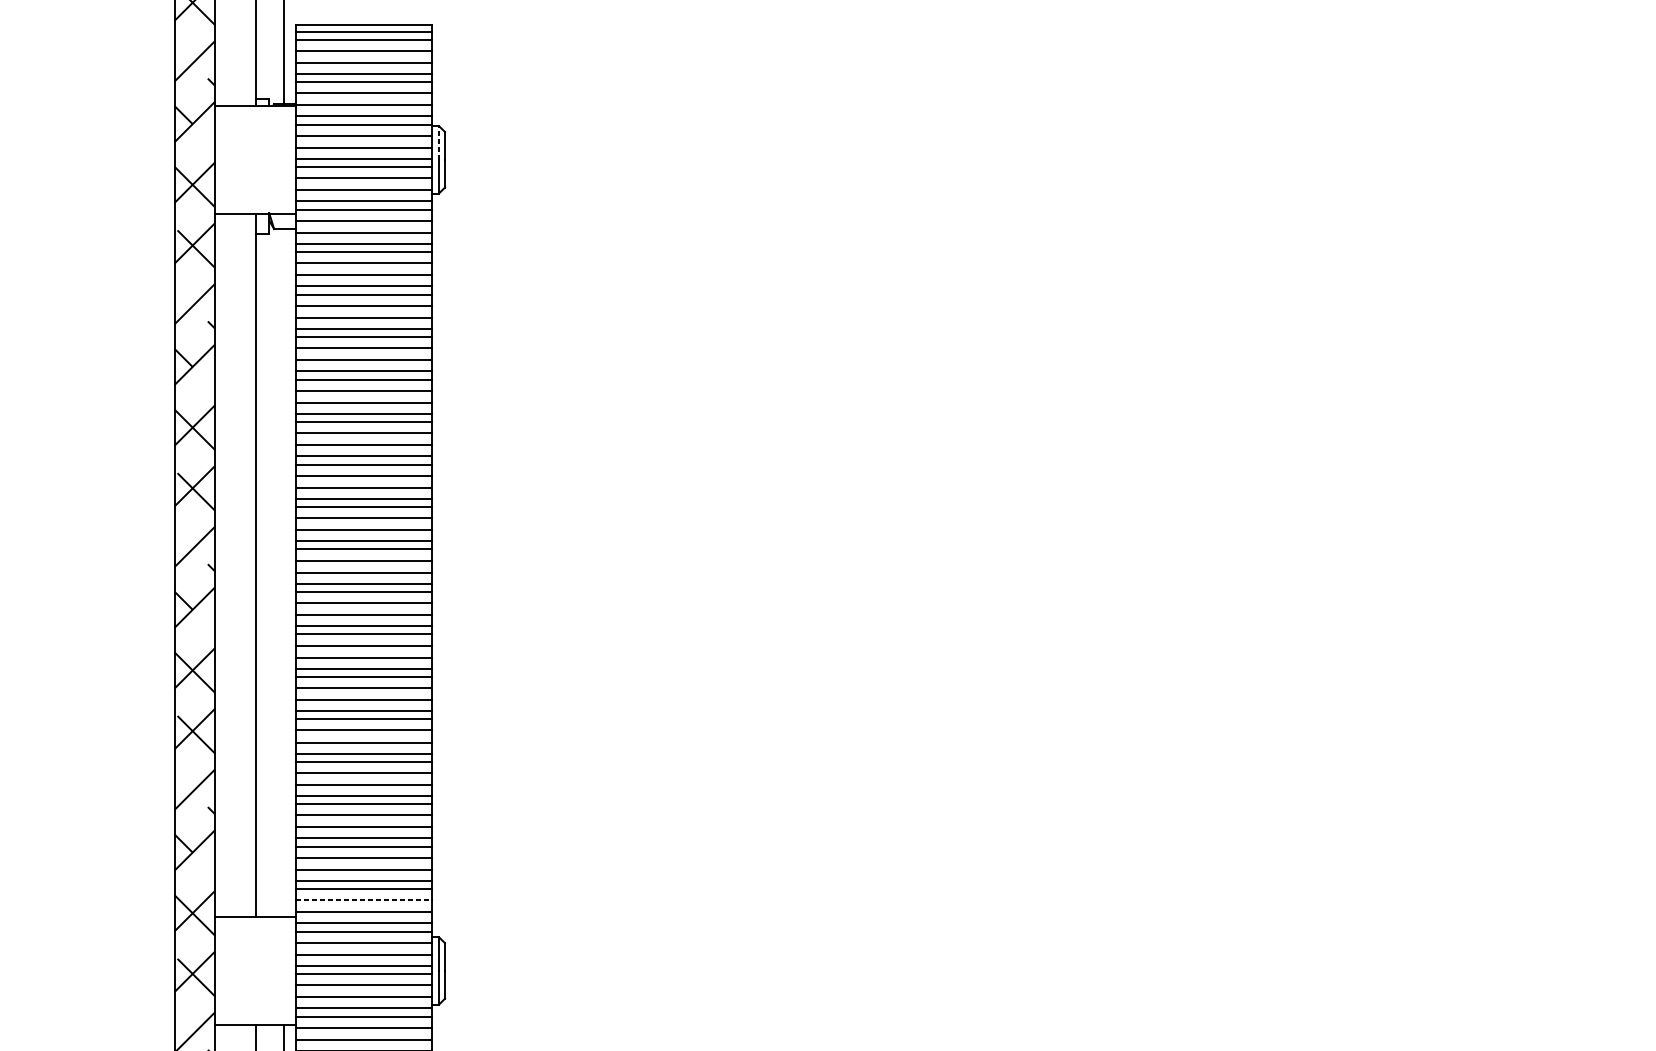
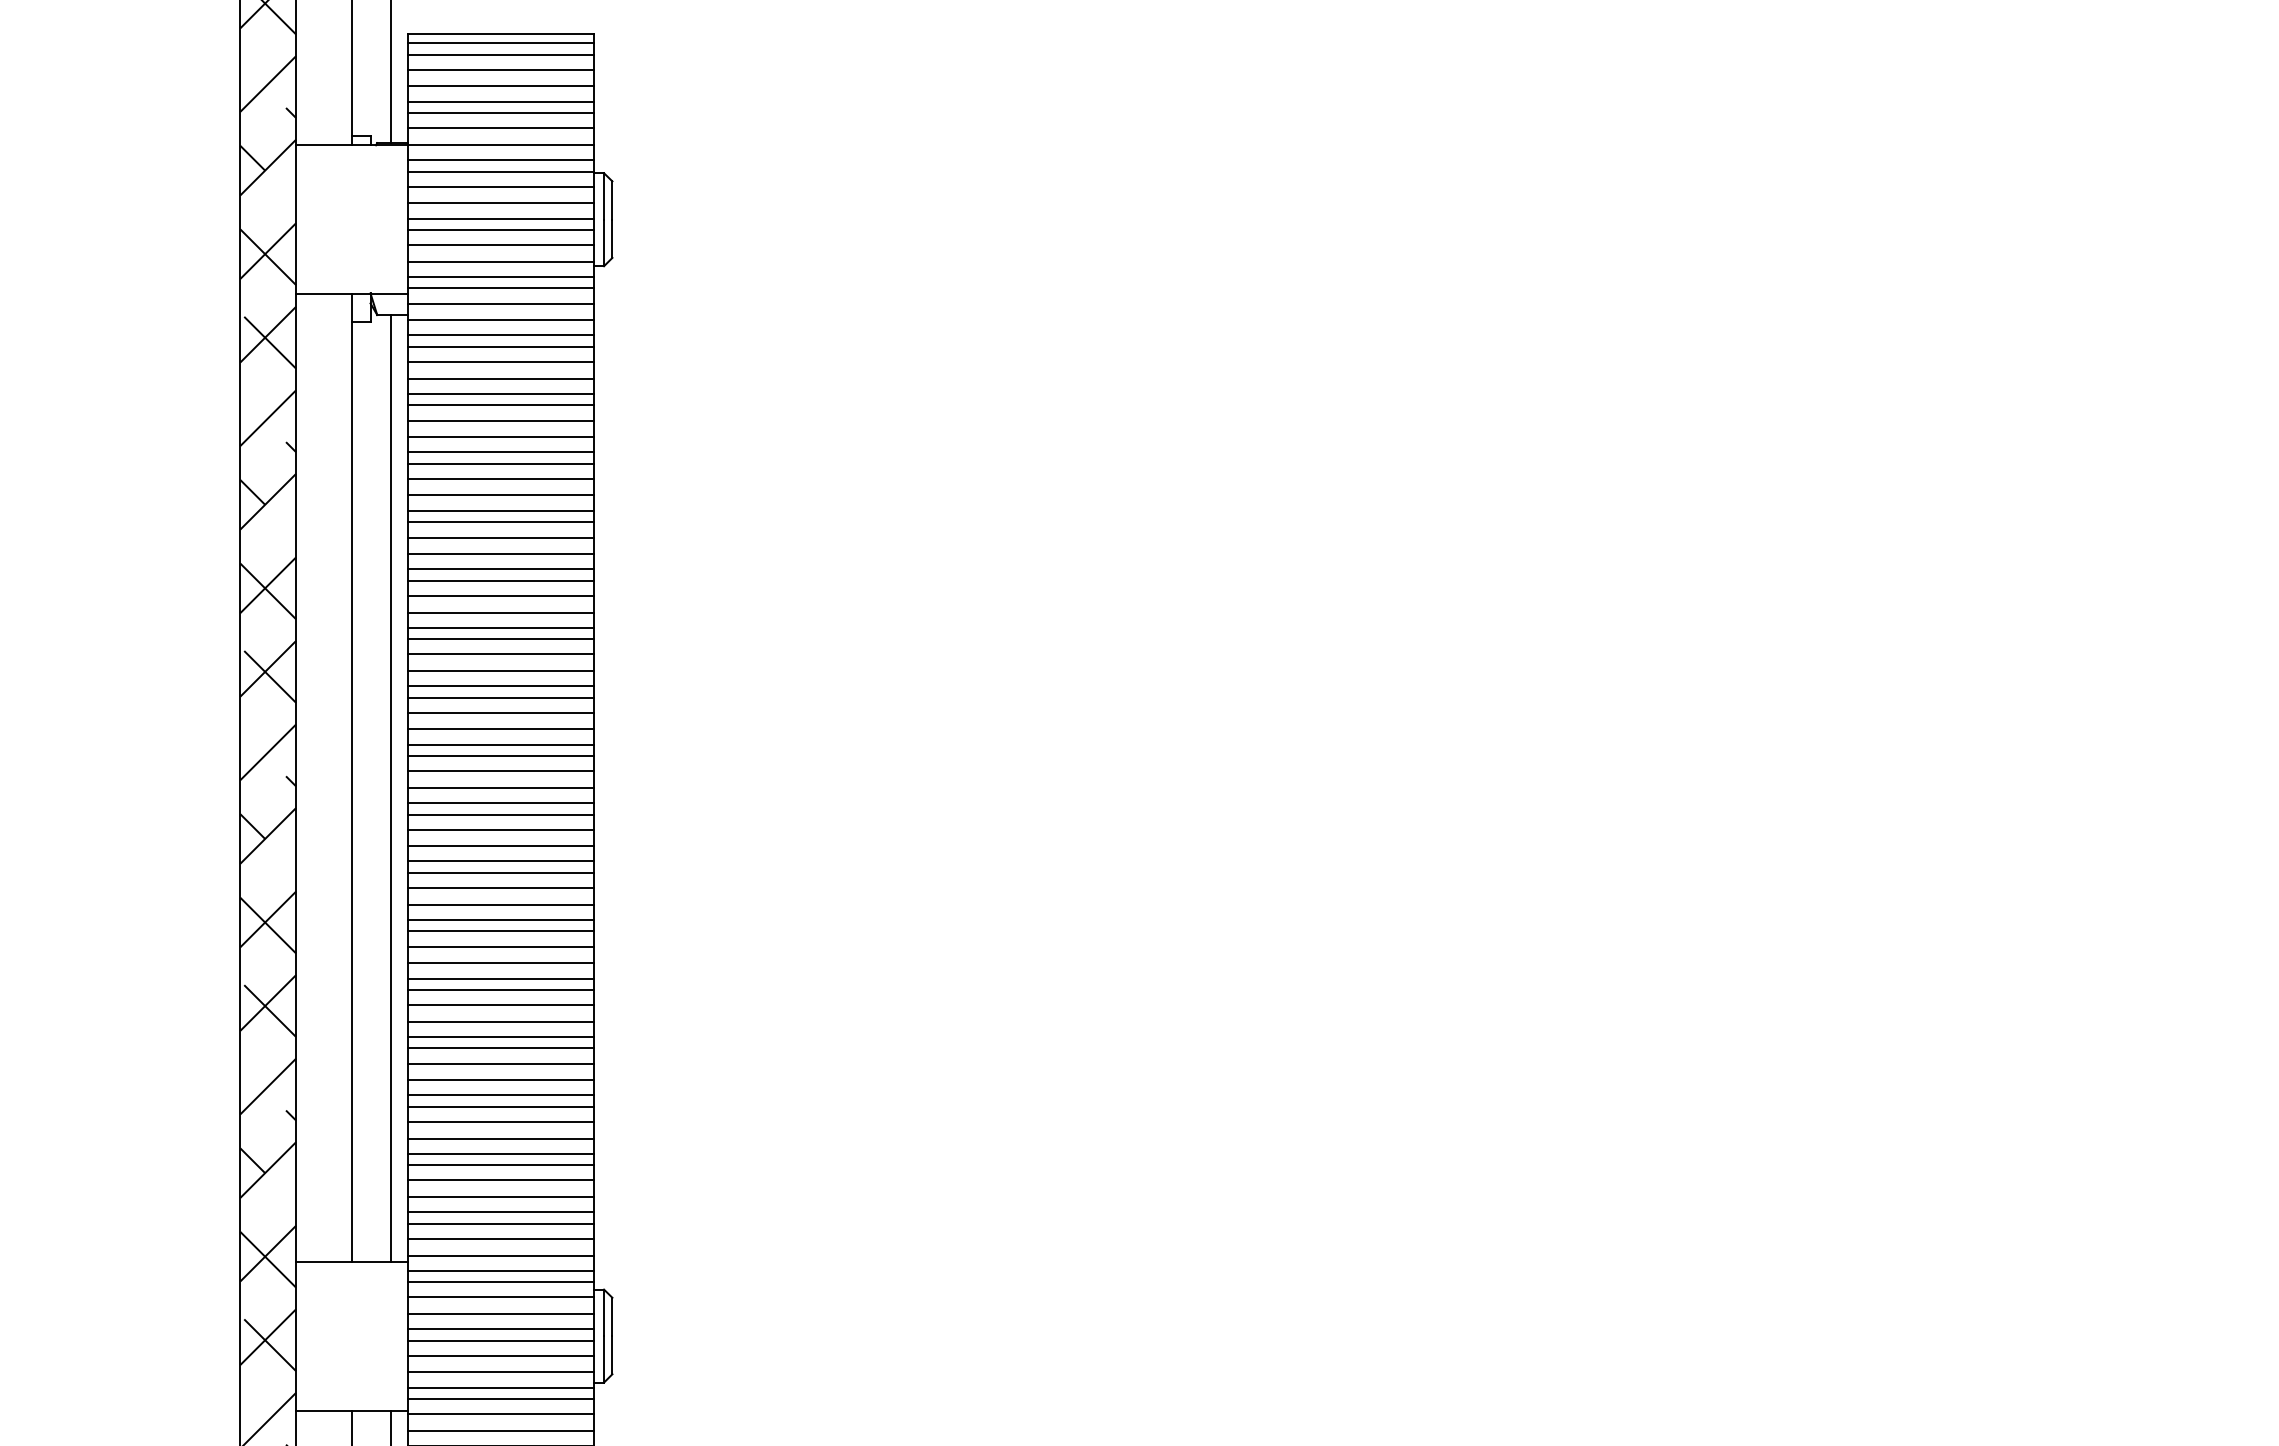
line: (439, 142) -> (604, 195), dashed -> solid
line: (284, 573) -> (391, 788), added
line: (364, 900) -> (501, 1238), dashed -> solid

